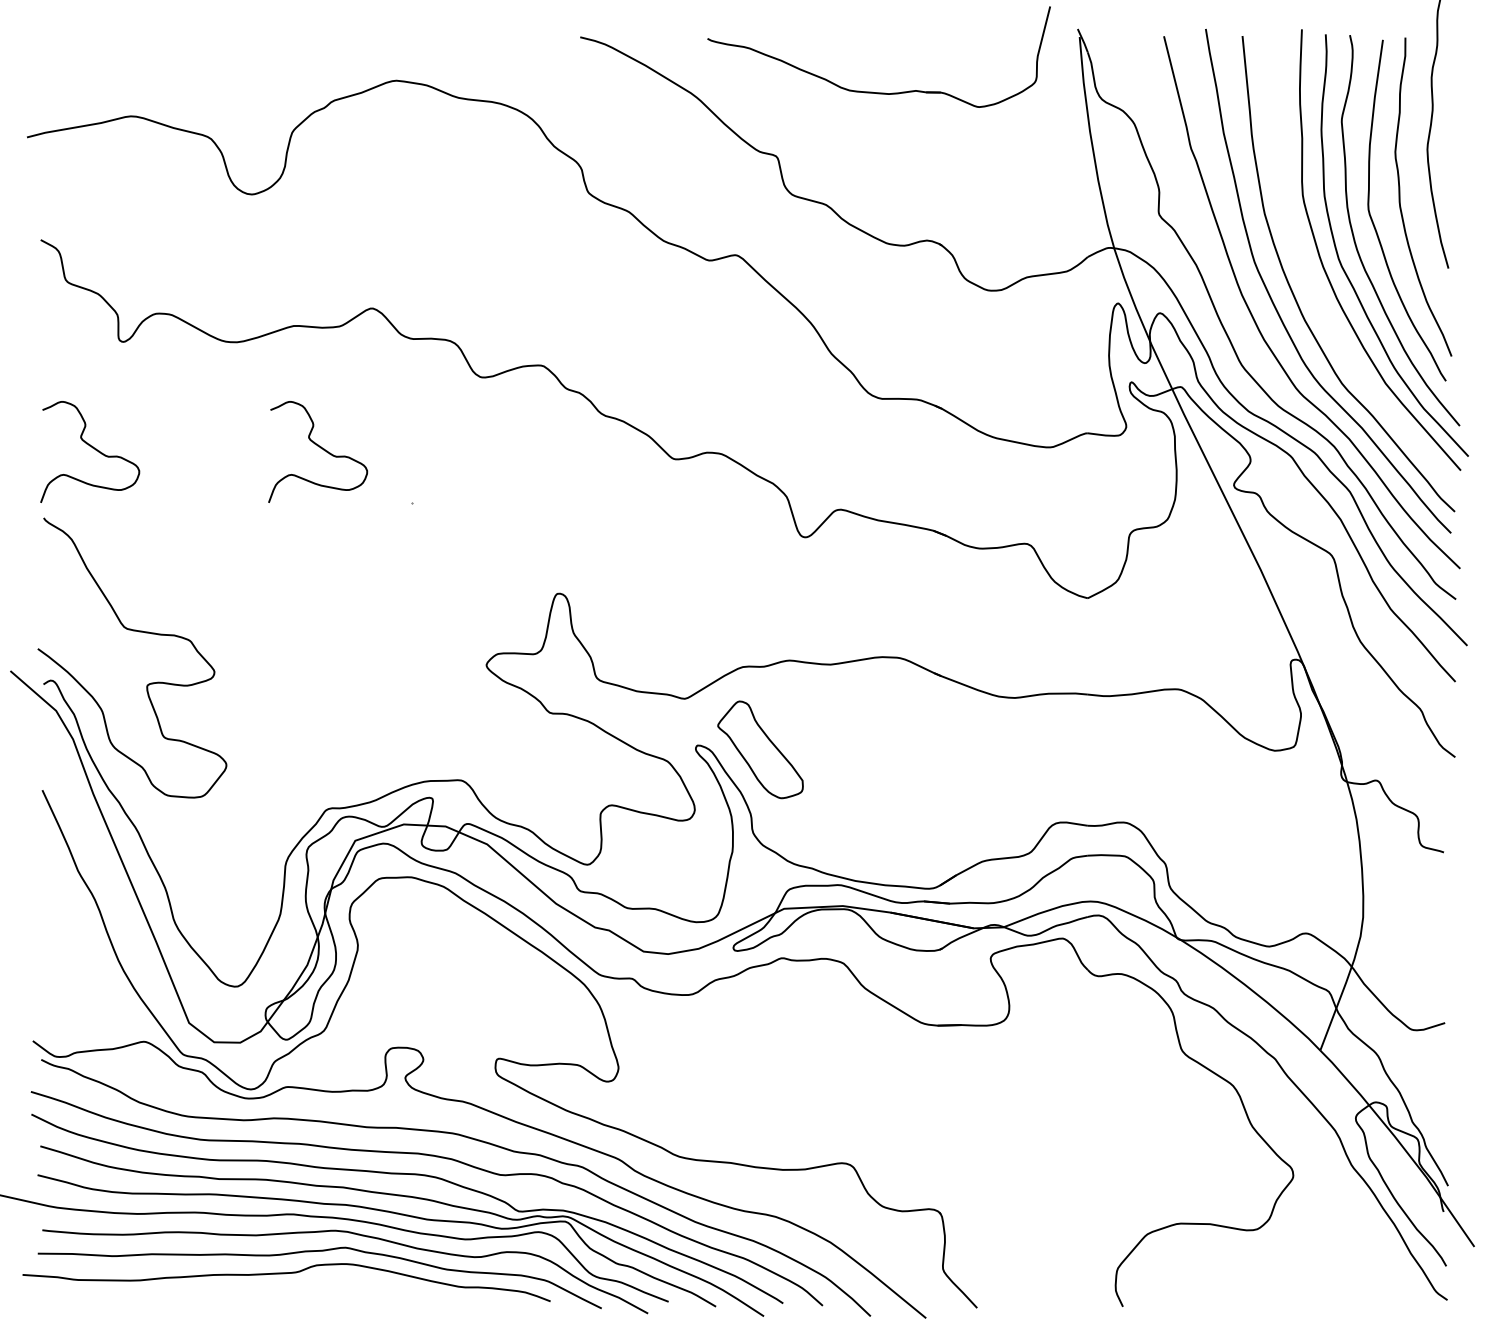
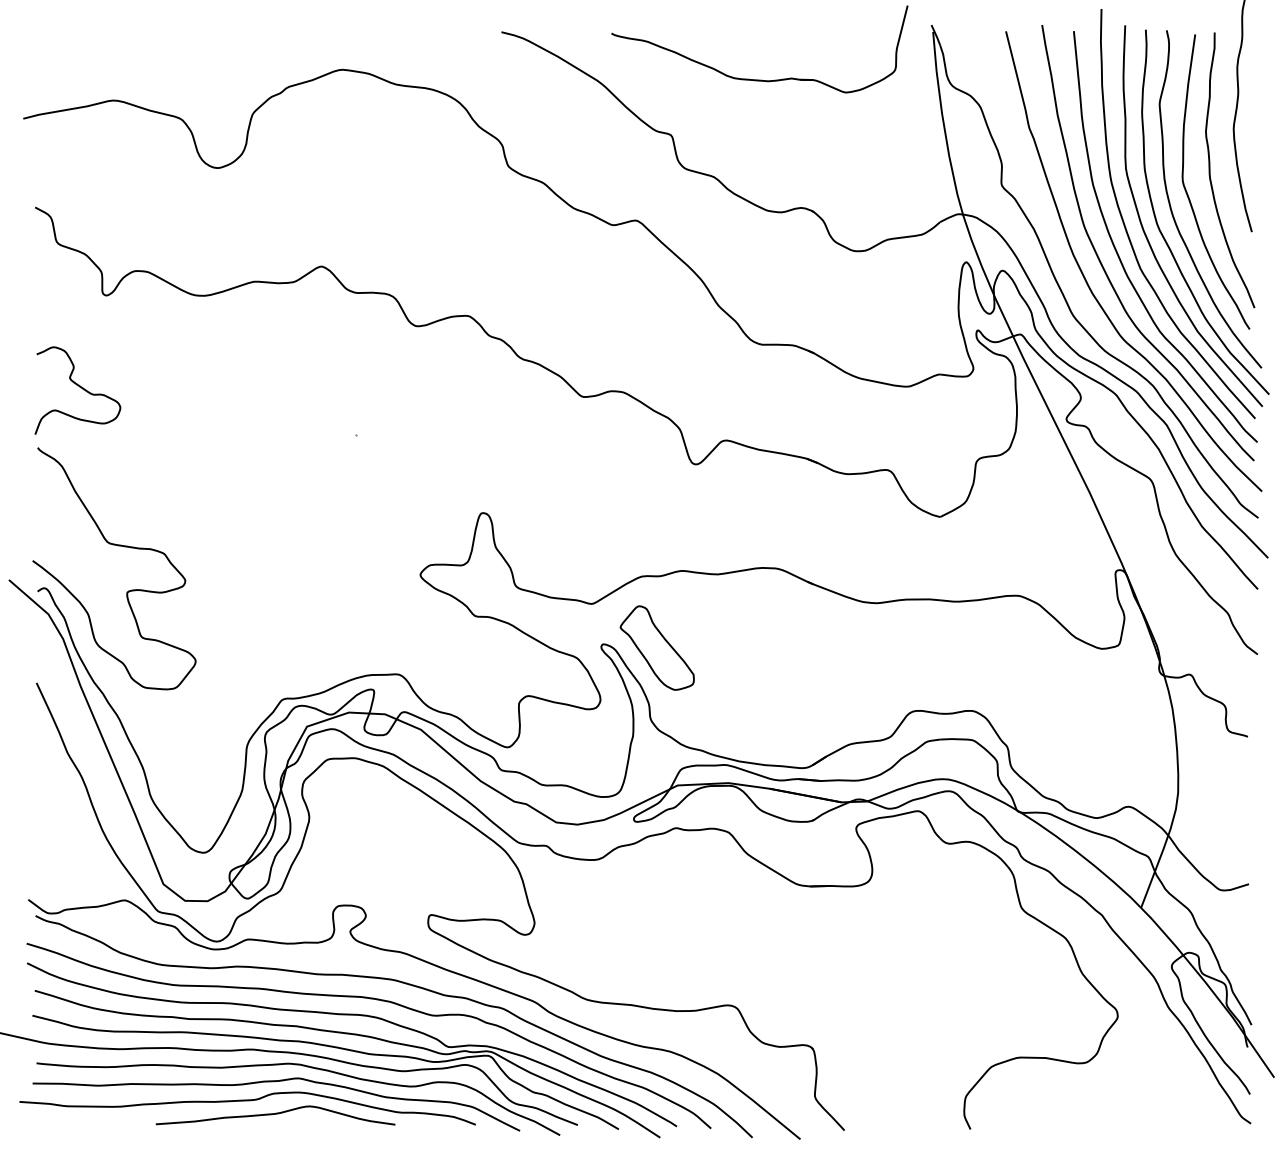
curve: (1304, 266) -> (1127, 230), added
curve: (319, 448) -> (276, 387), removed
curve: (318, 1289) -> (275, 1114), added

